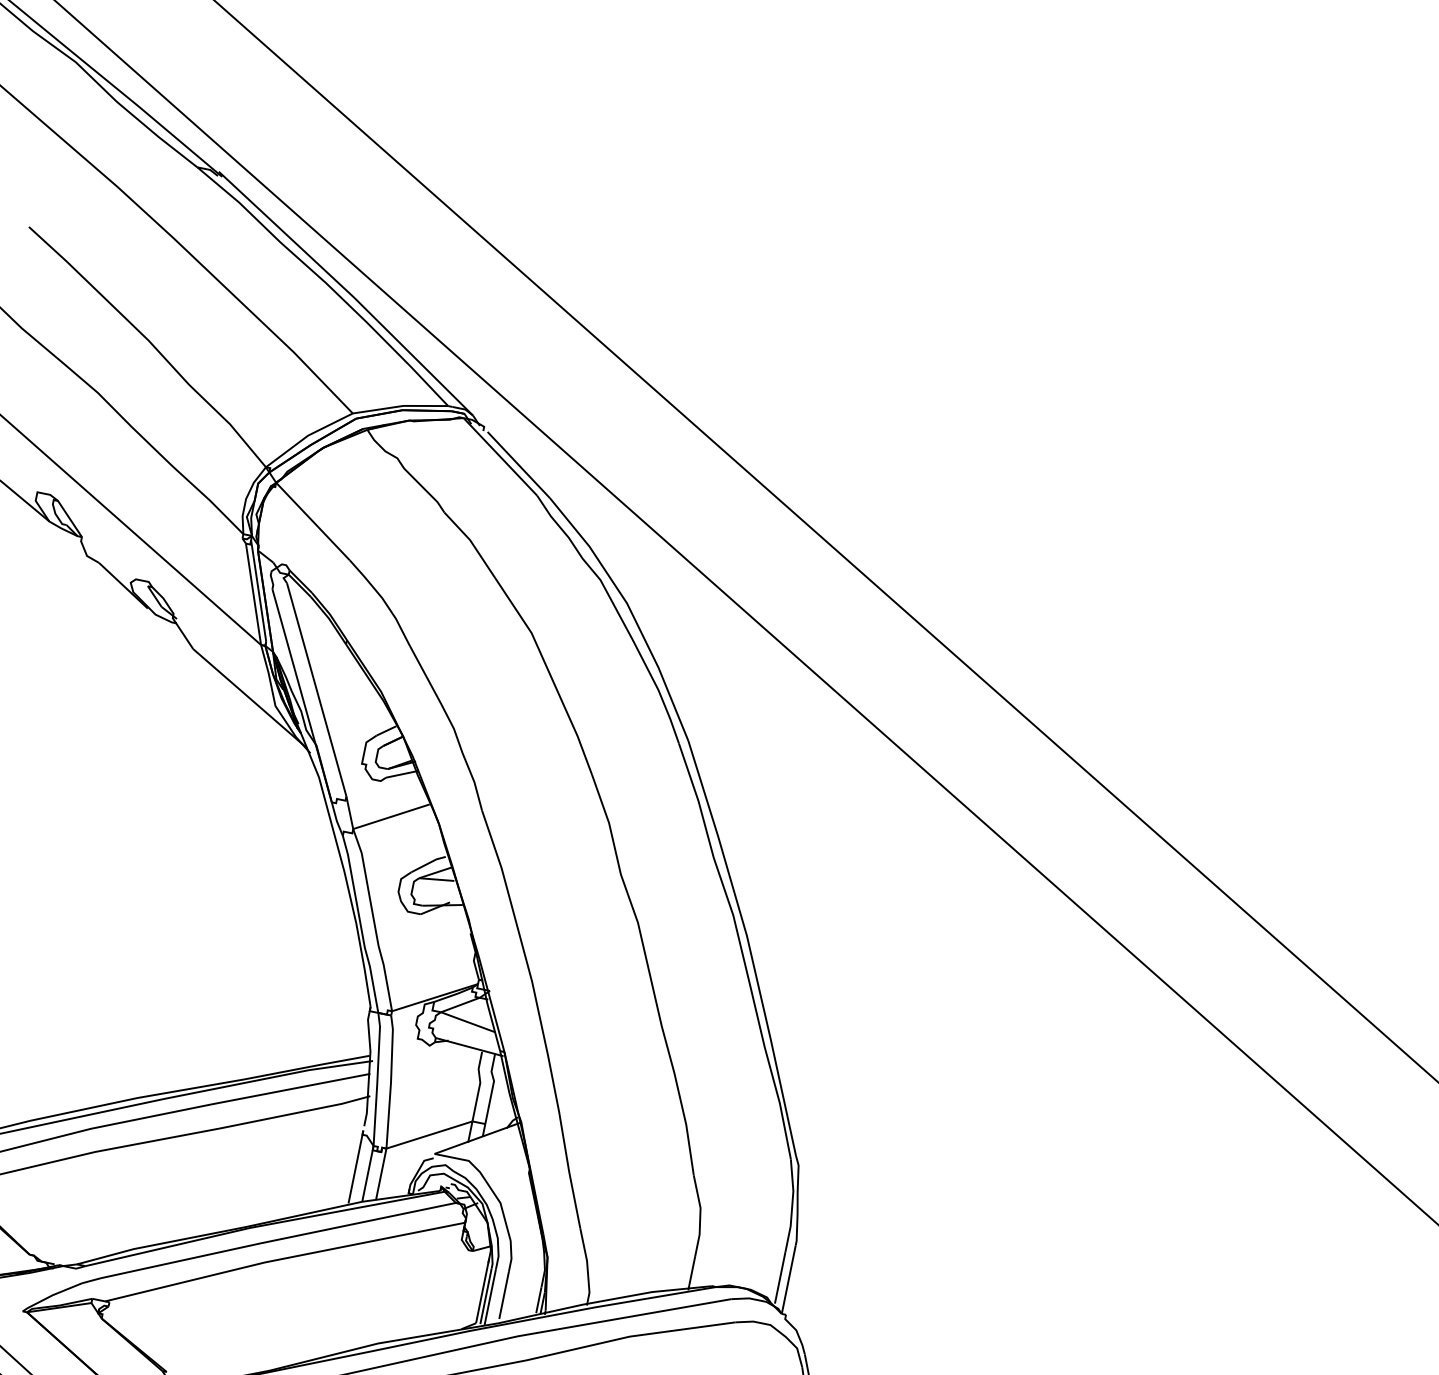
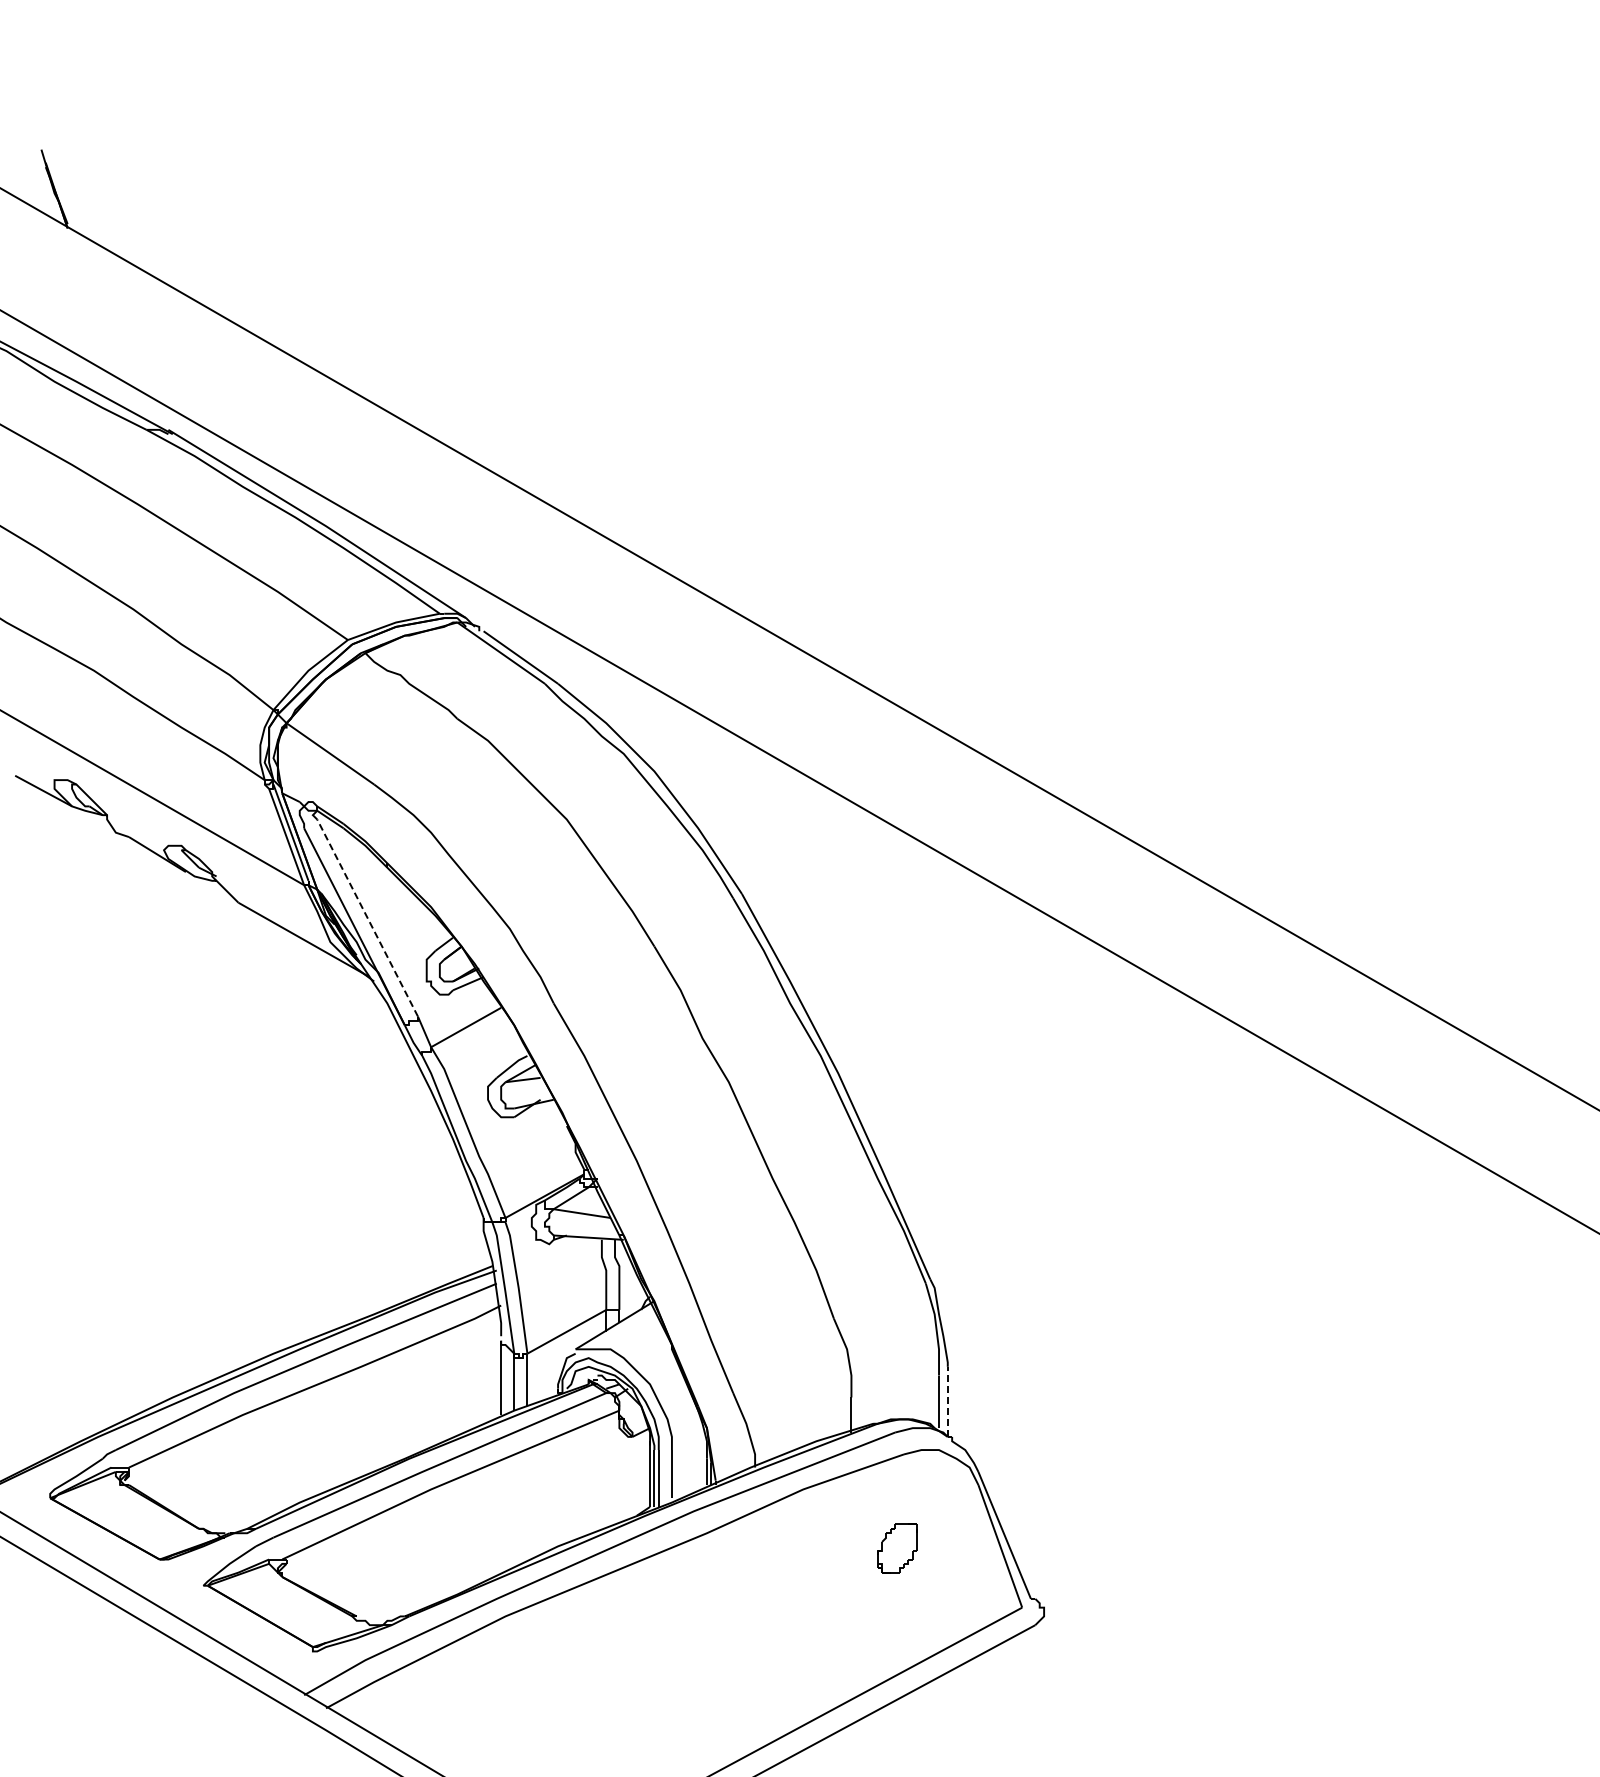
line: (316, 690) -> (367, 918), solid -> dashed
line: (788, 1279) -> (947, 1401), solid -> dashed

